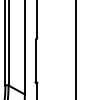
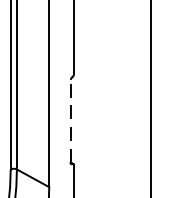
line: (35, 61) -> (70, 121), solid -> dashed

